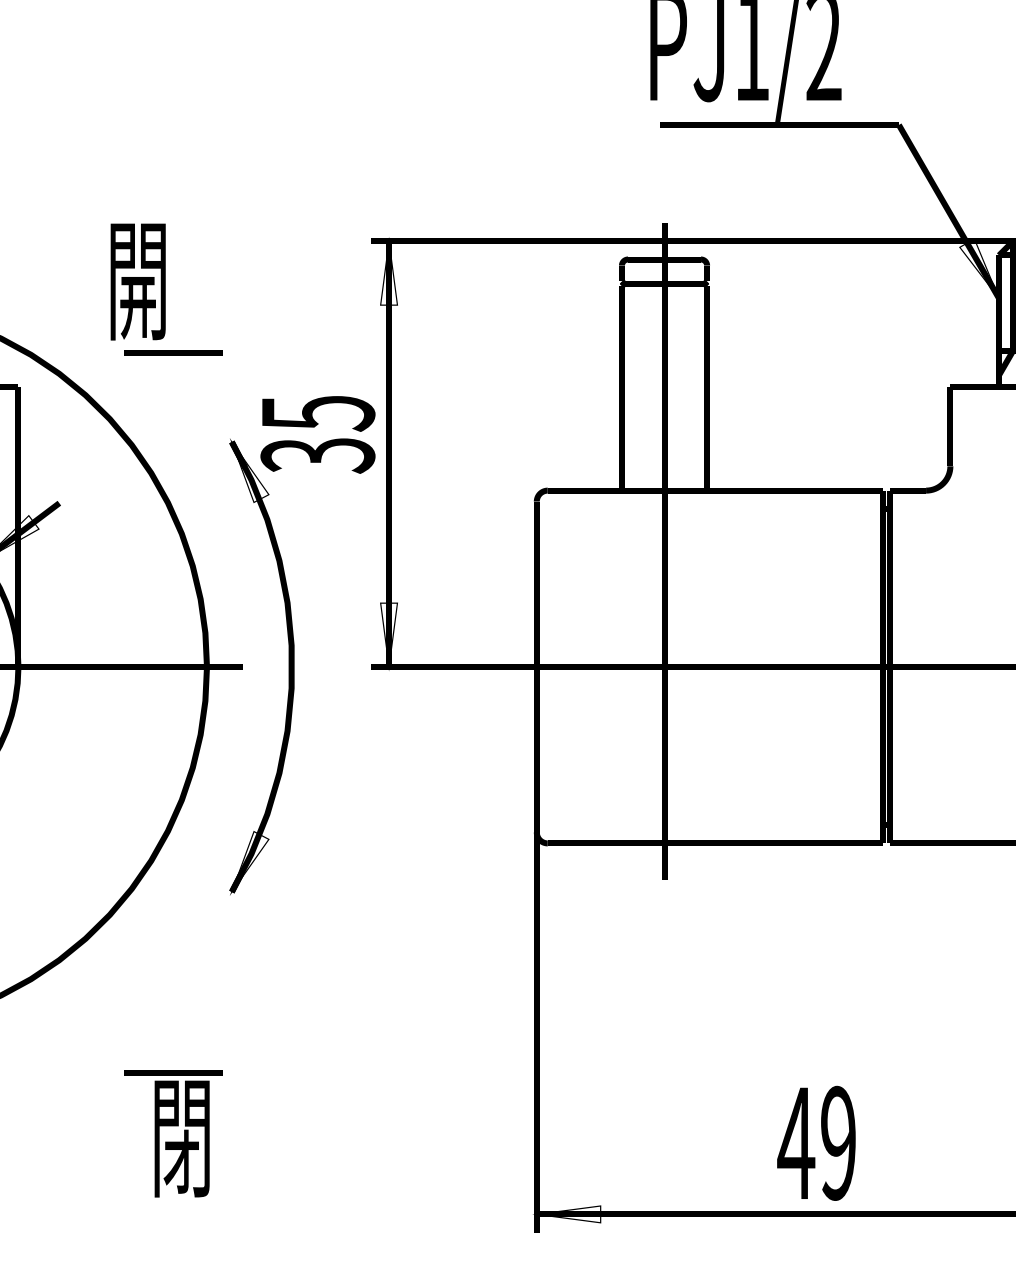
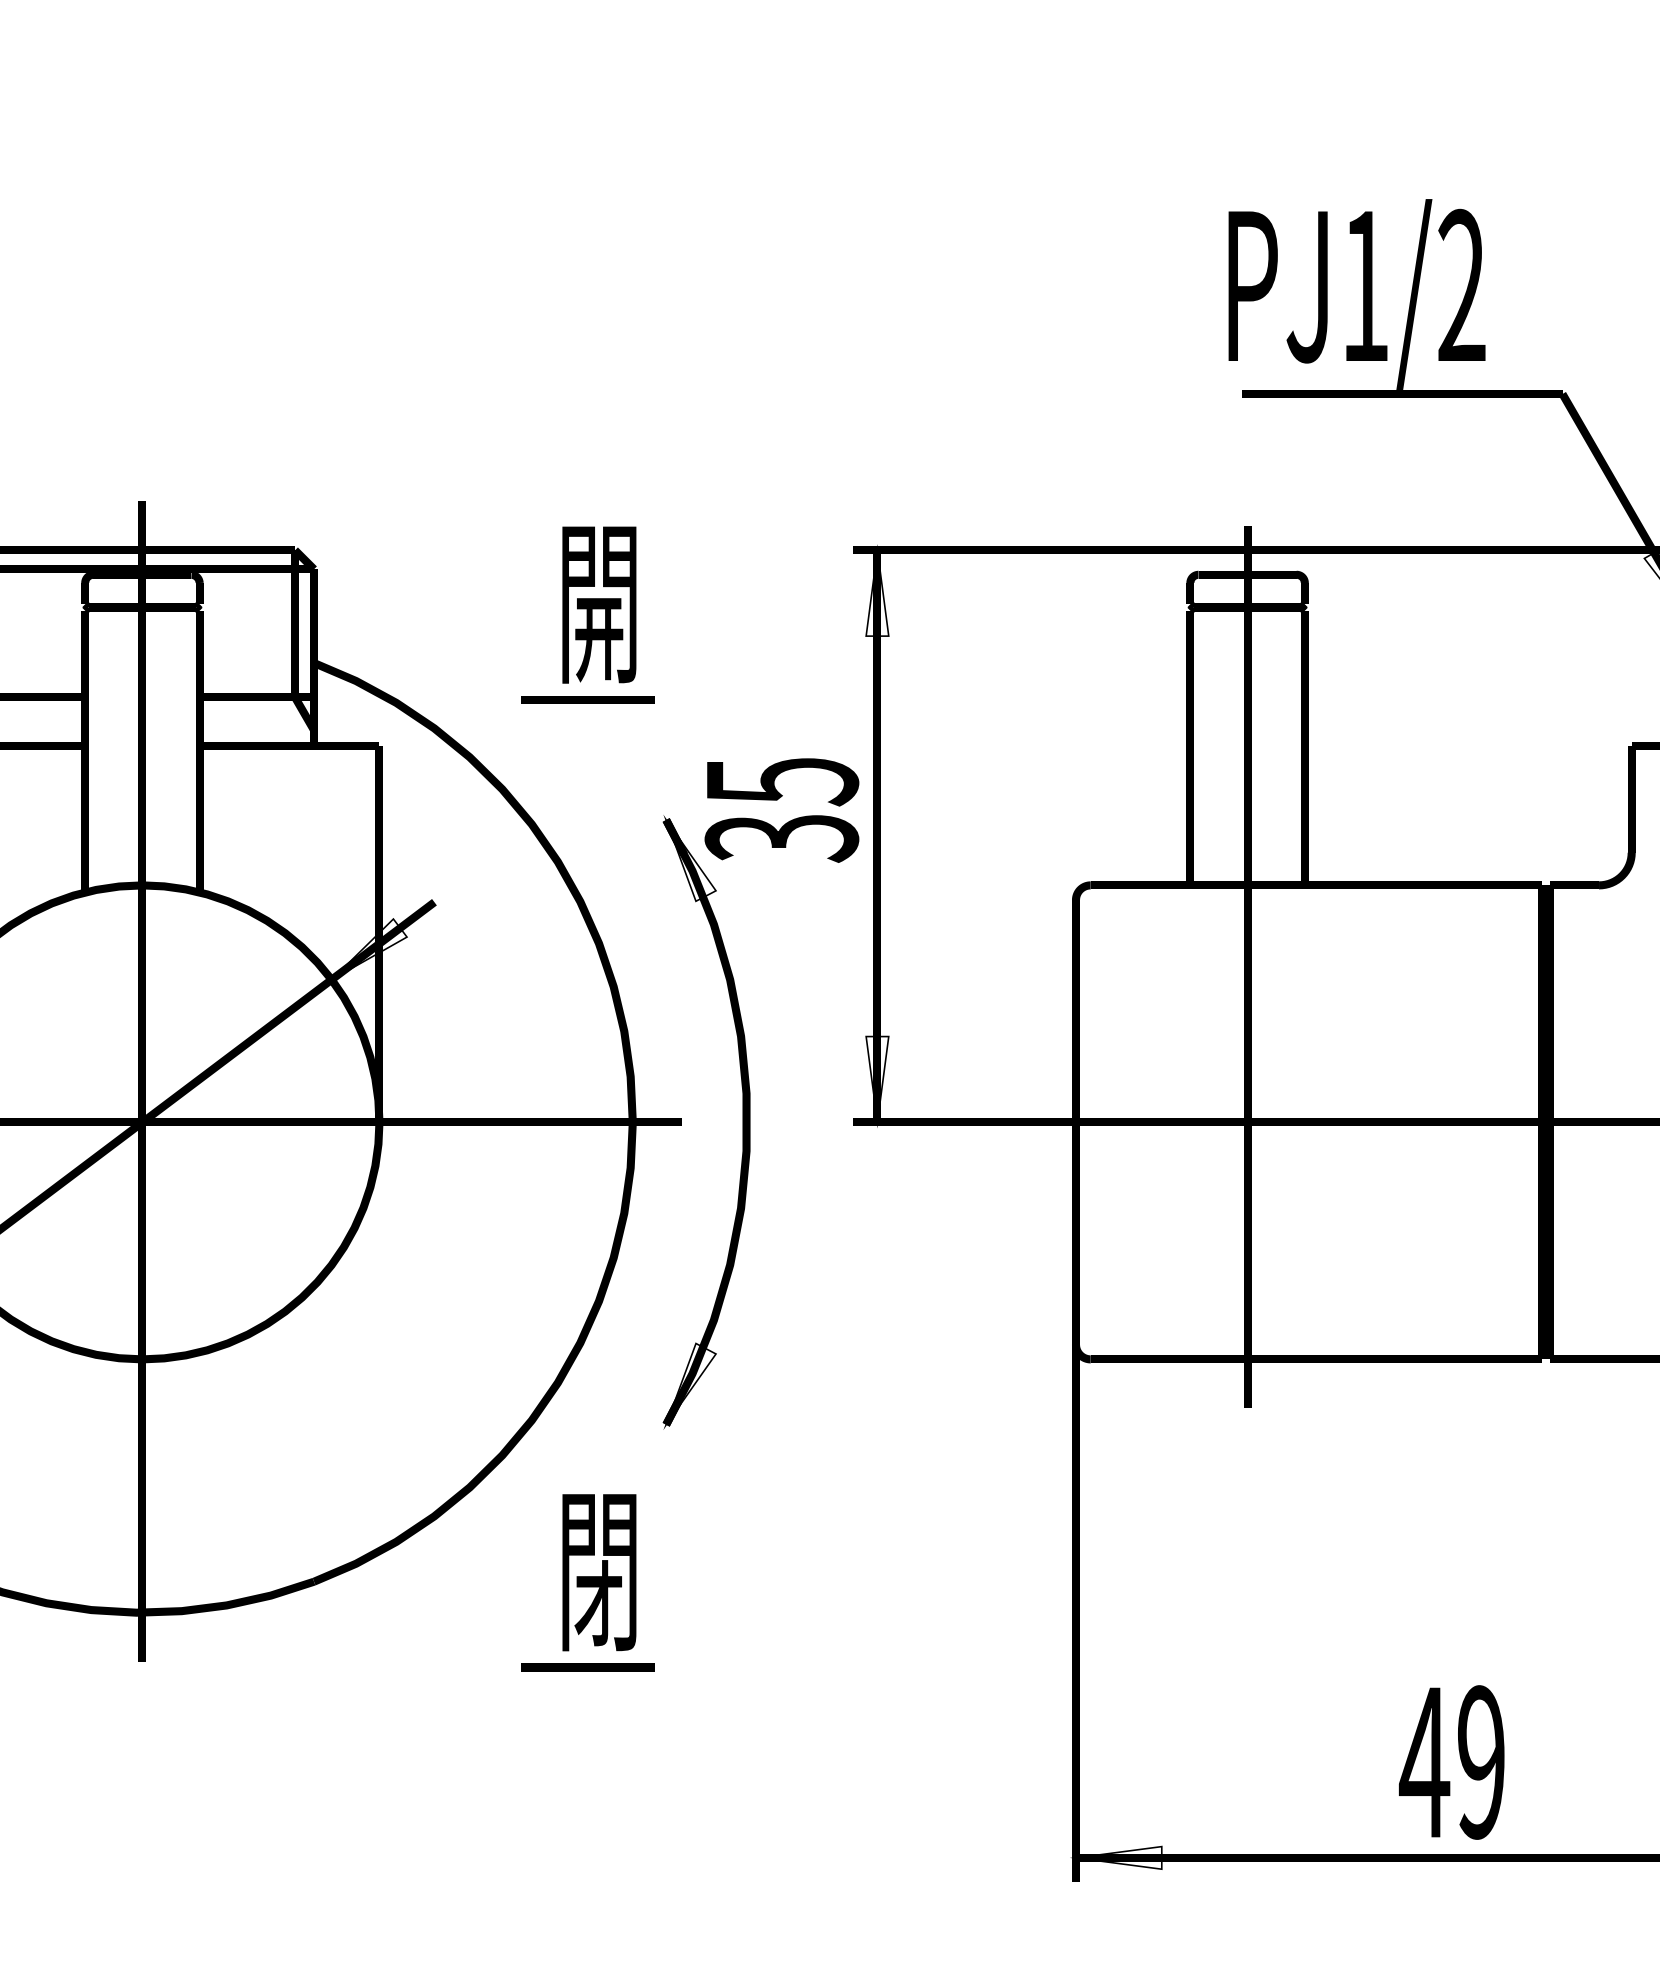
text: (138, 281) -> (599, 604), moved
text: (182, 1138) -> (599, 1572), moved

